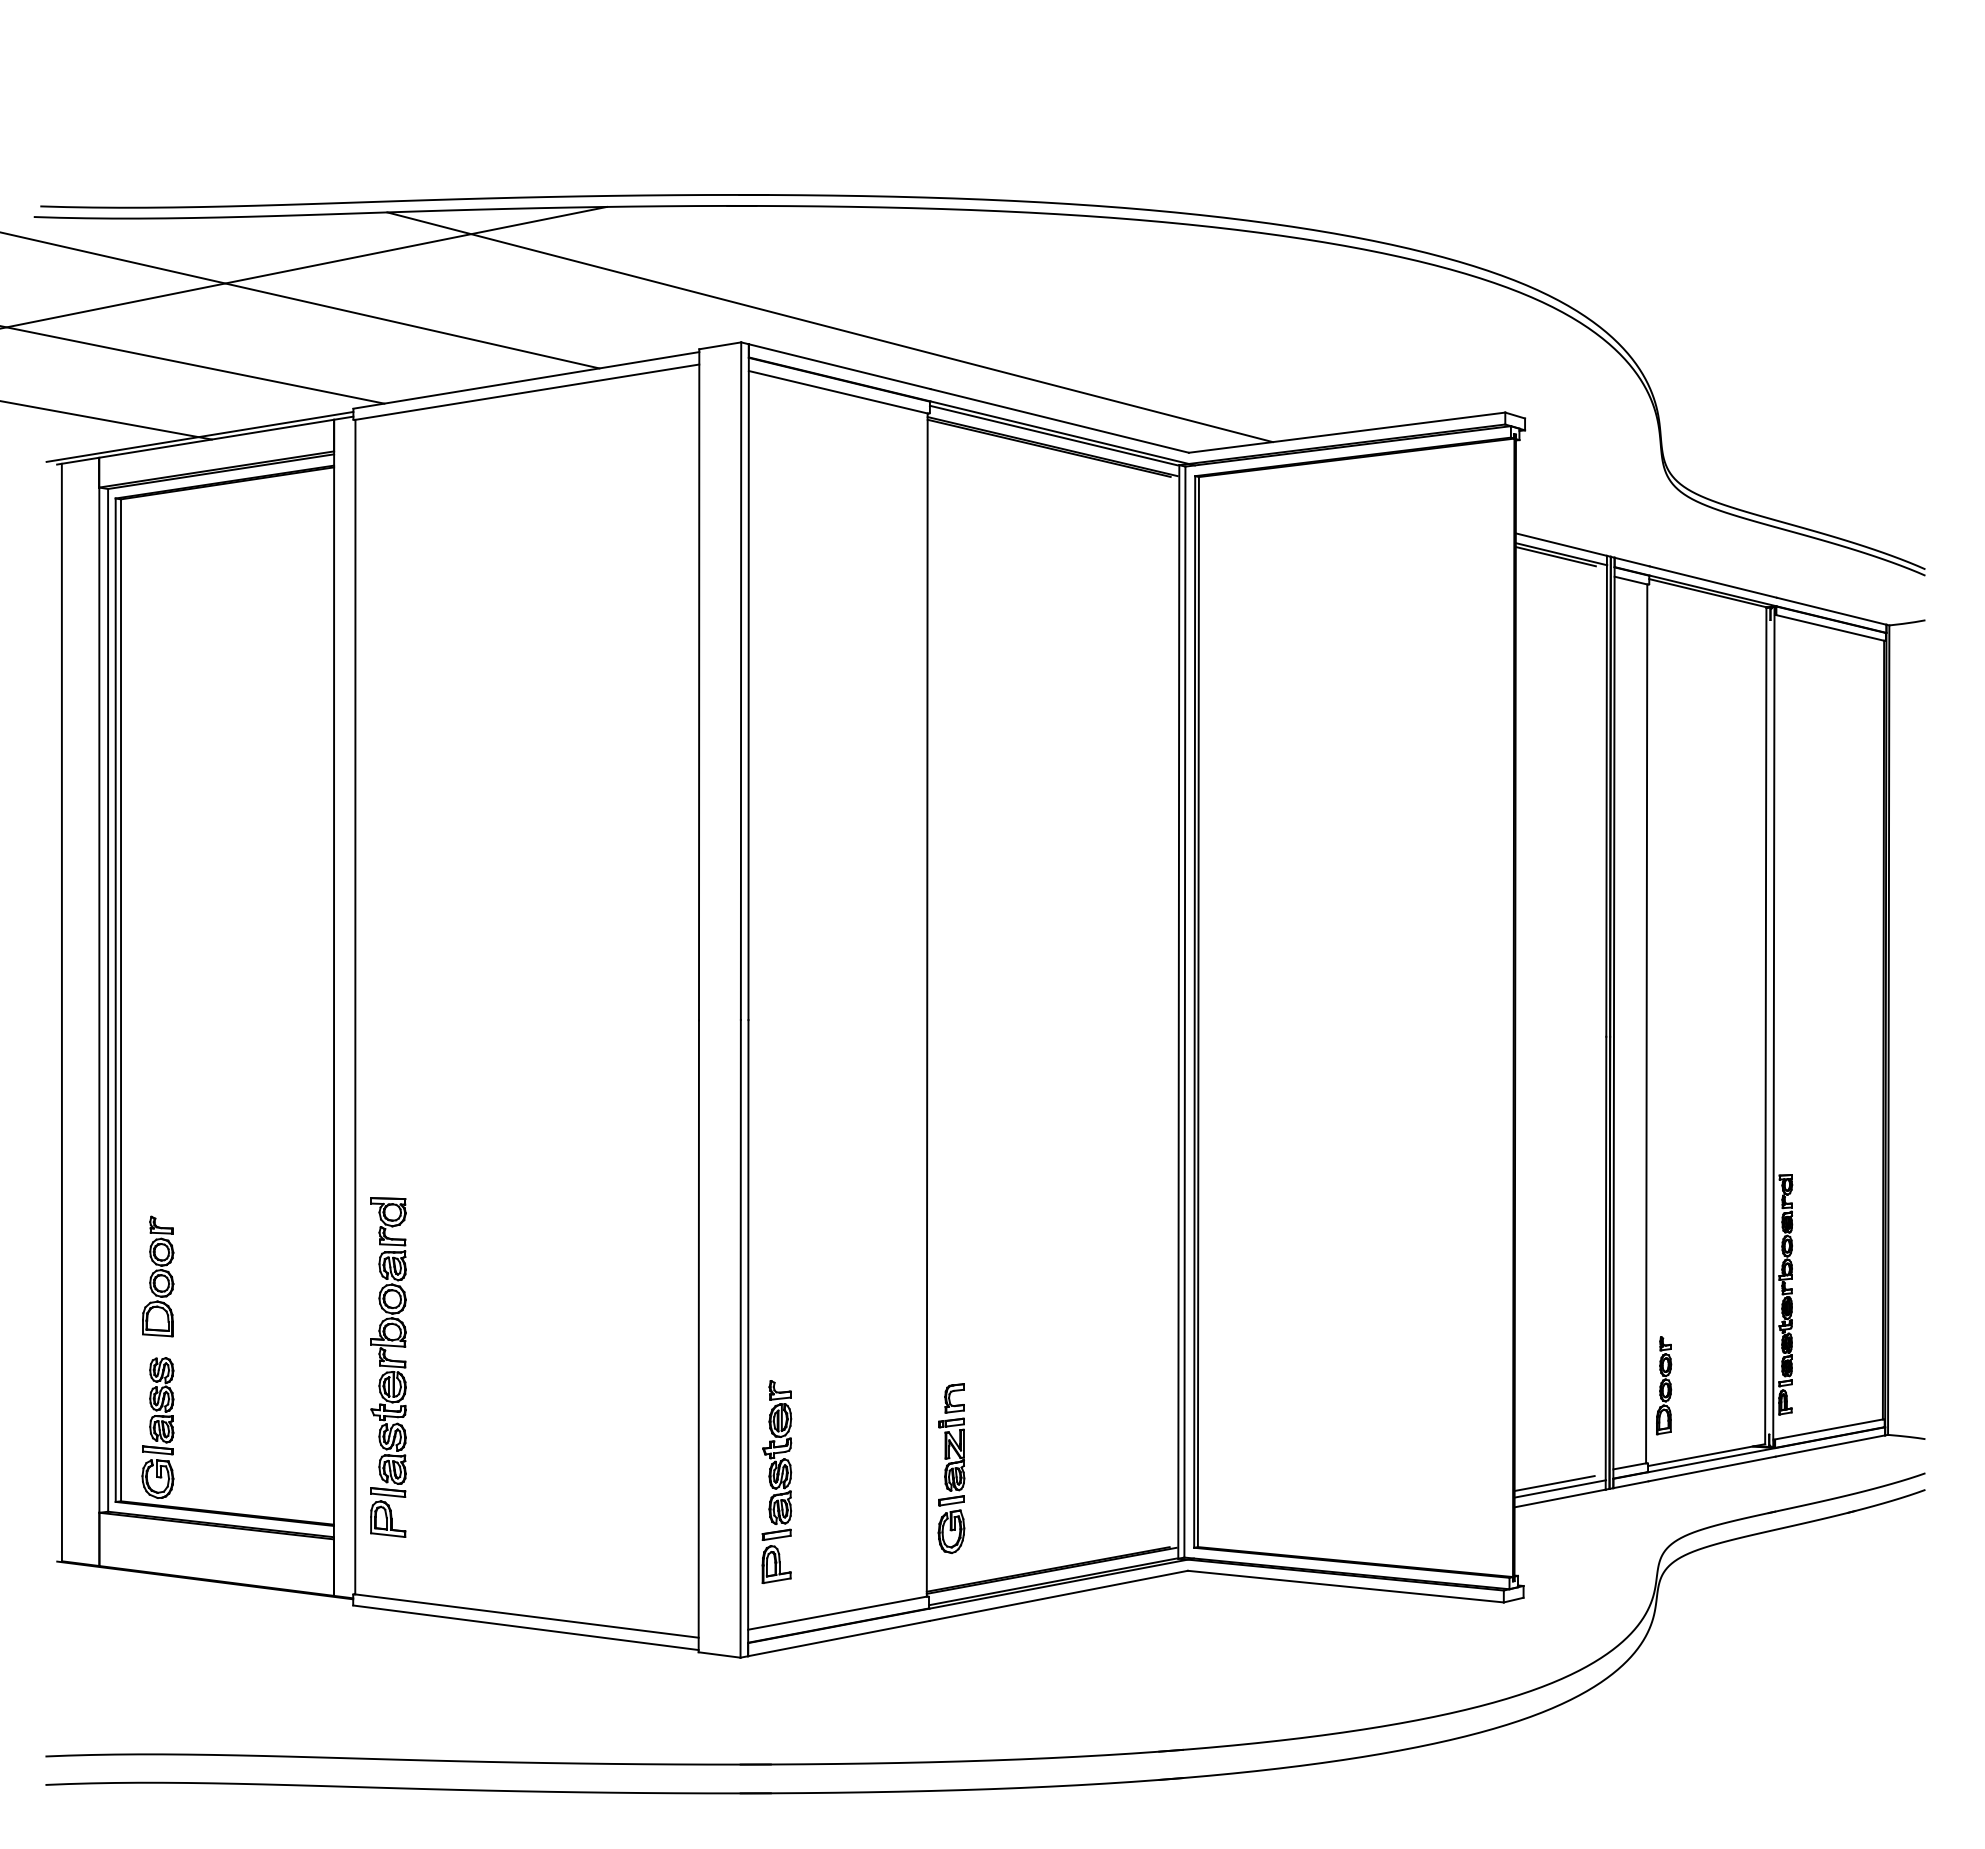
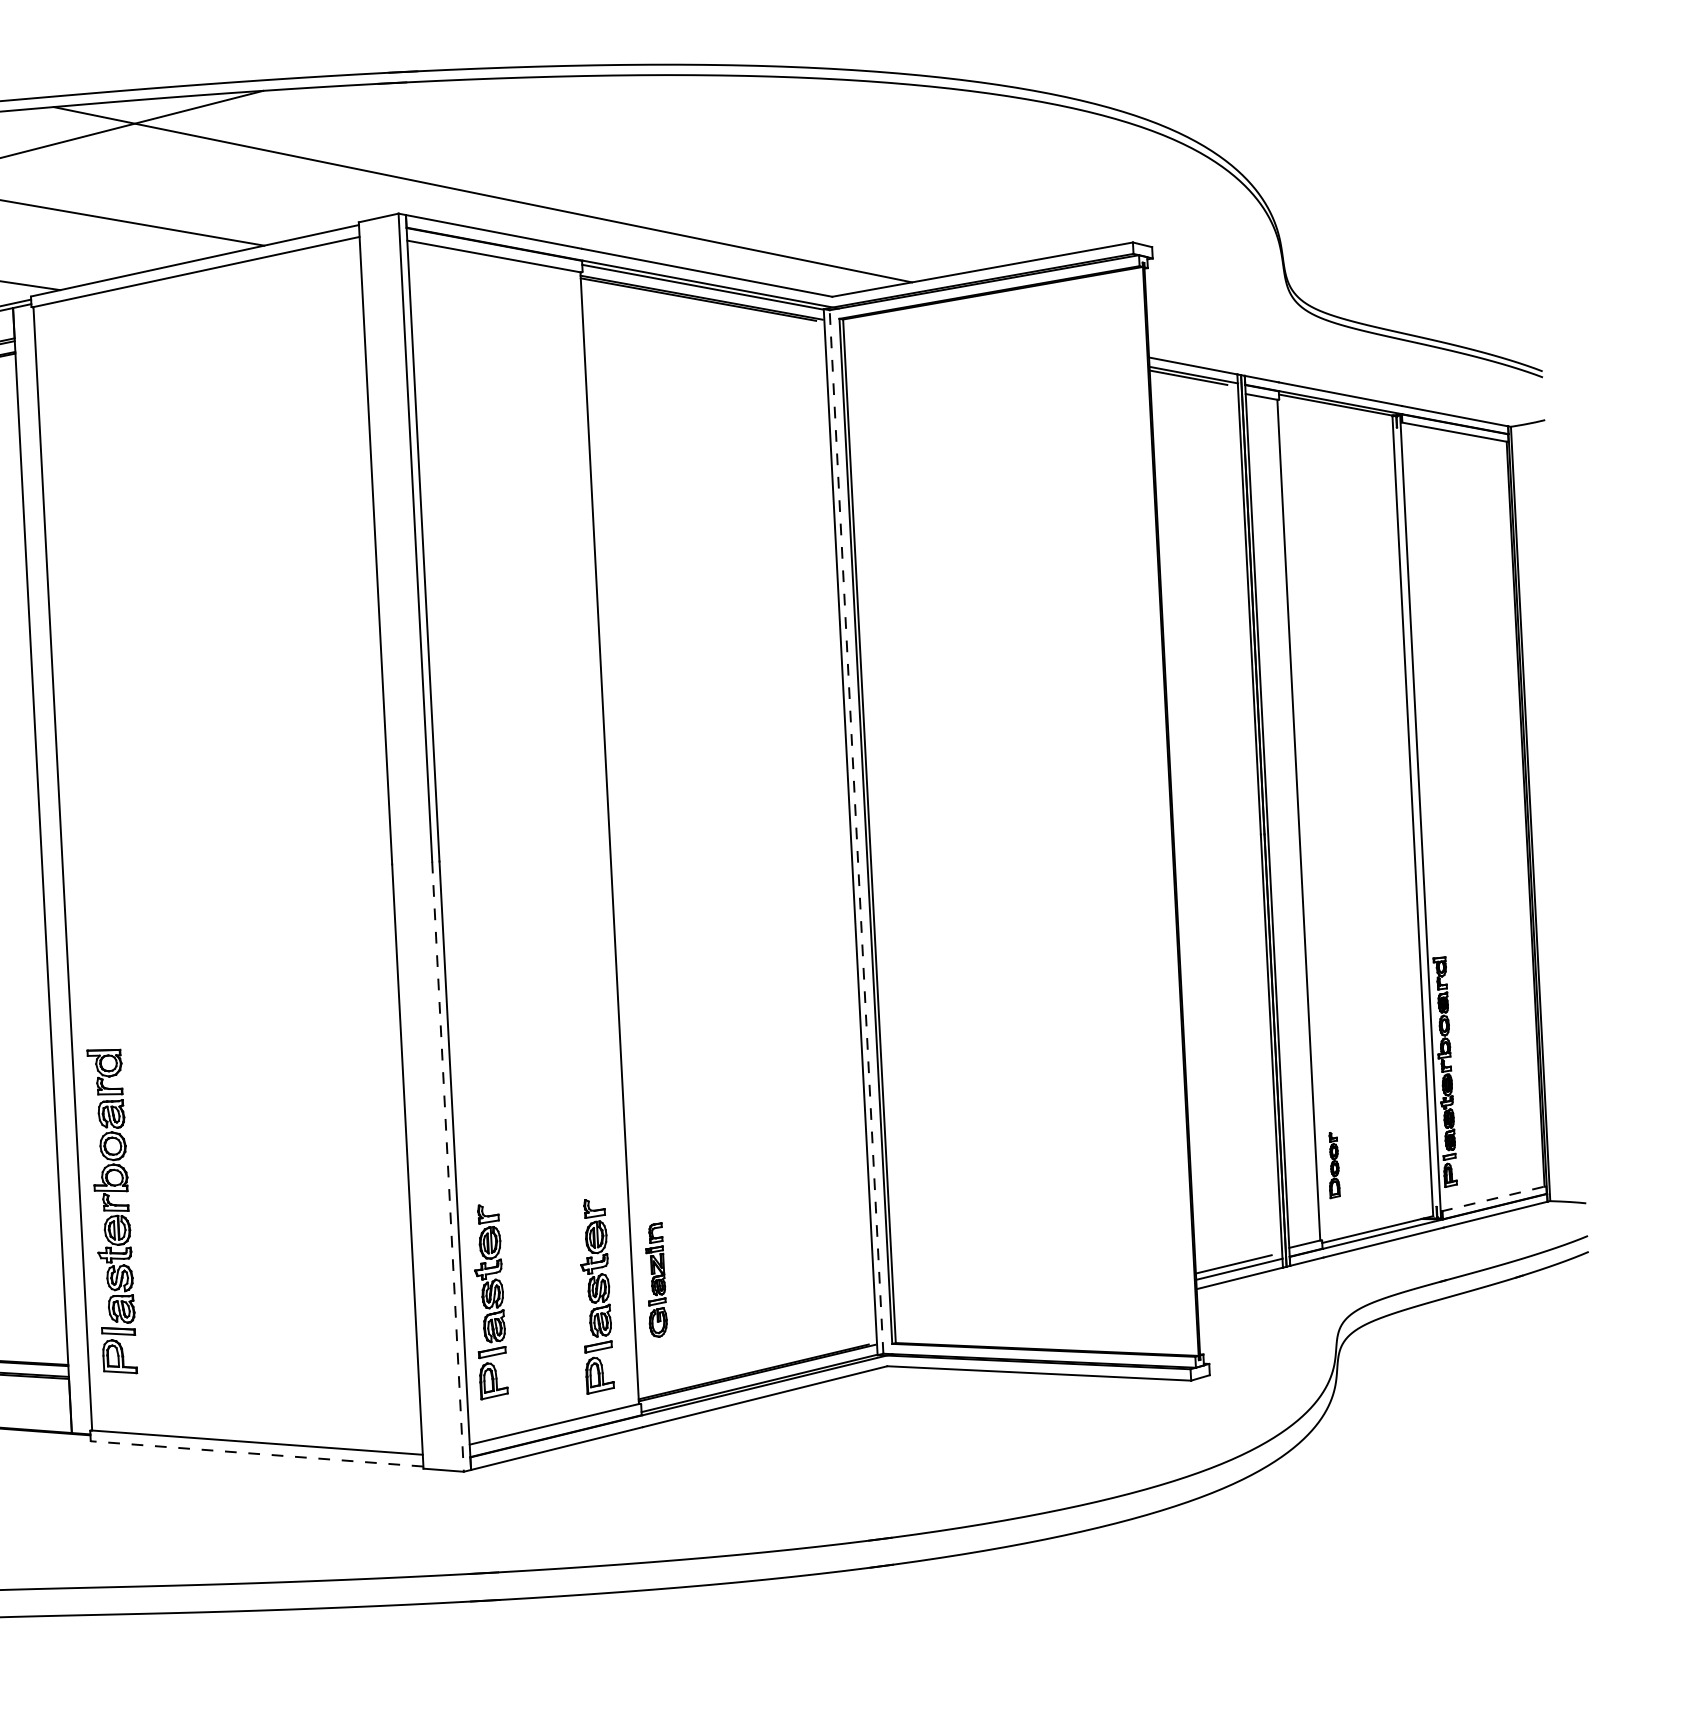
line: (1184, 1011) -> (856, 831), solid -> dashed
line: (740, 1338) -> (447, 1166), solid -> dashed
part: (1664, 1385) -> (1333, 1165), size x0.7
line: (1828, 1429) -> (1493, 1198), solid -> dashed
part: (951, 1468) -> (656, 1280), size x0.7
part: (887, 1481) -> (595, 1295), added
line: (525, 1627) -> (256, 1453), solid -> dashed

